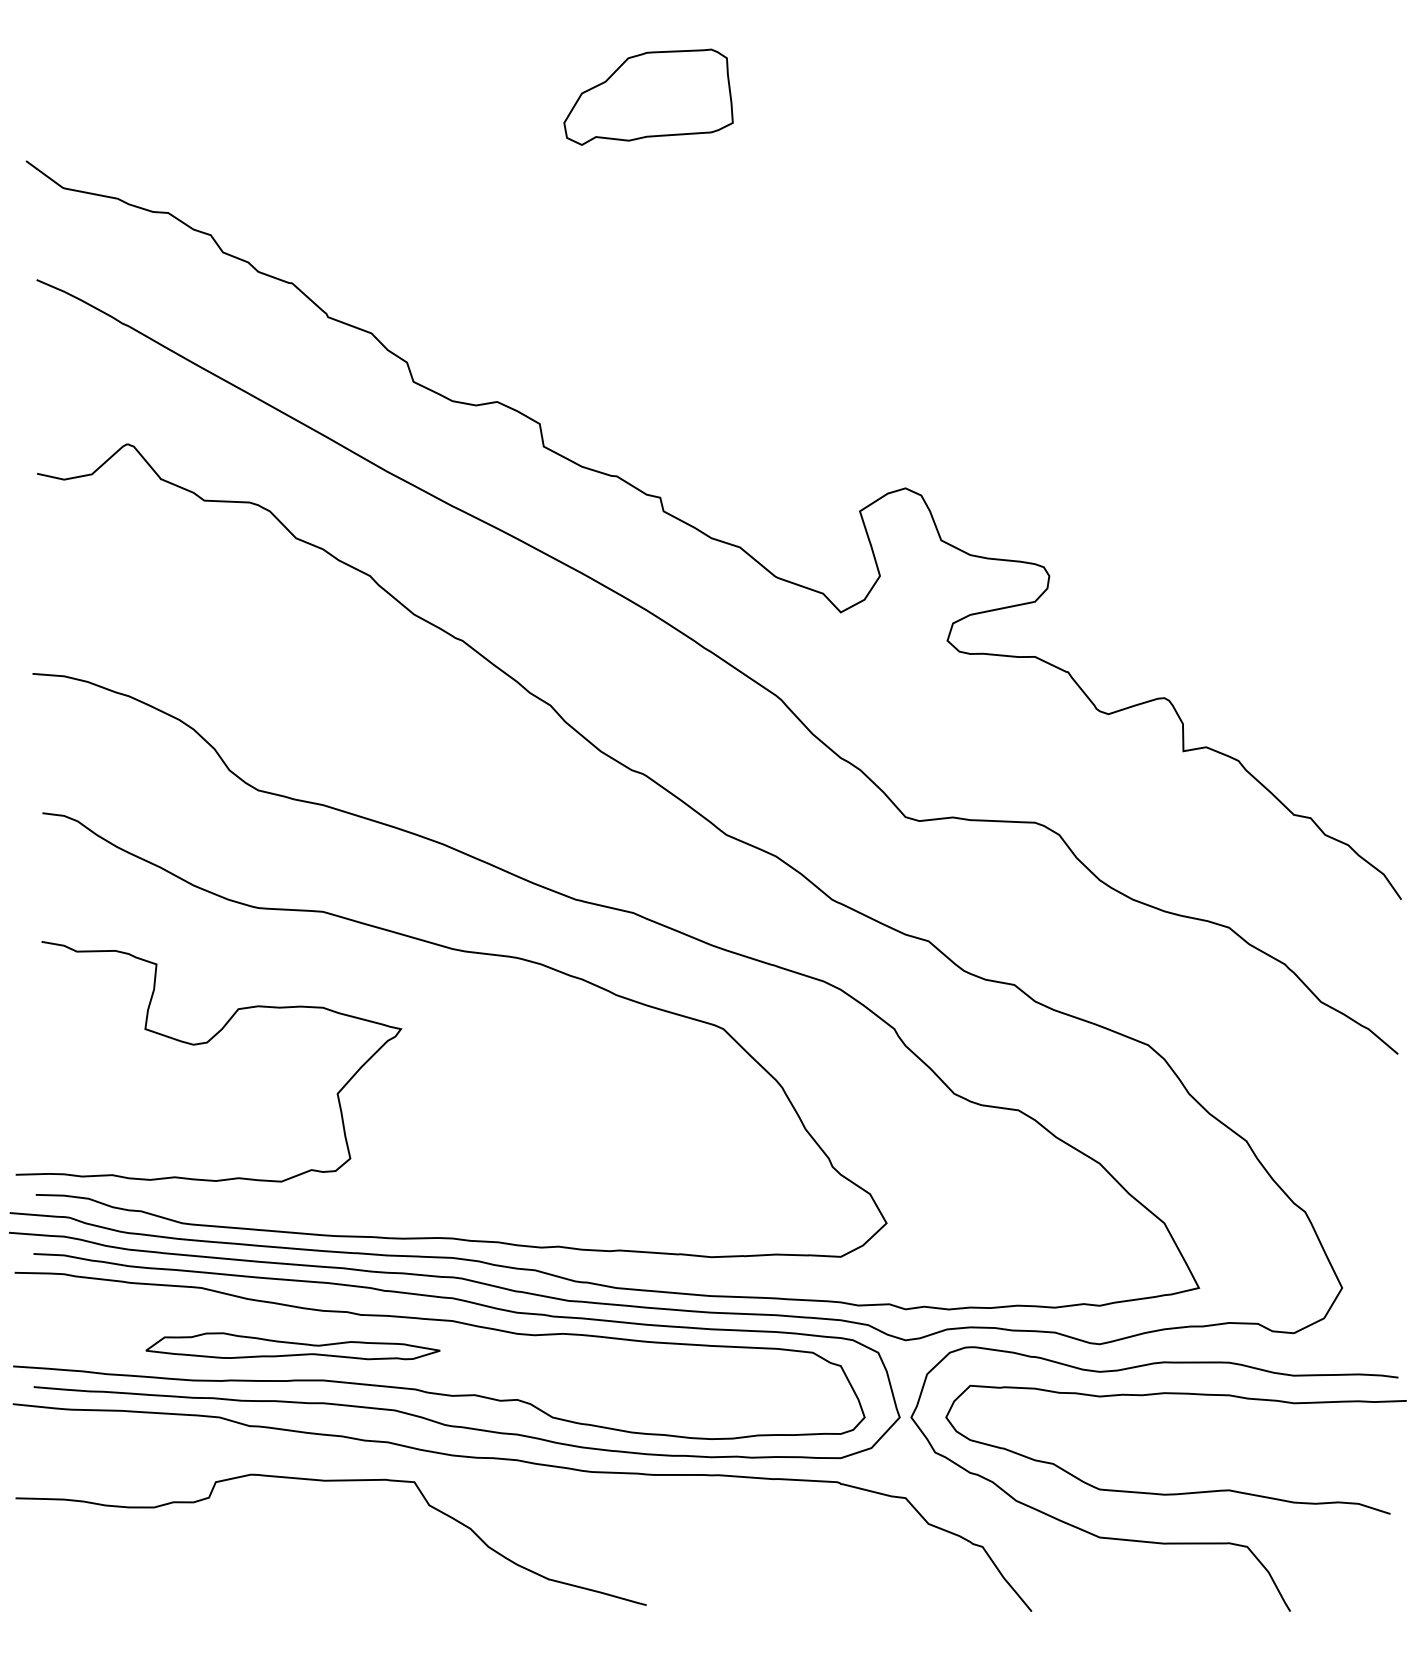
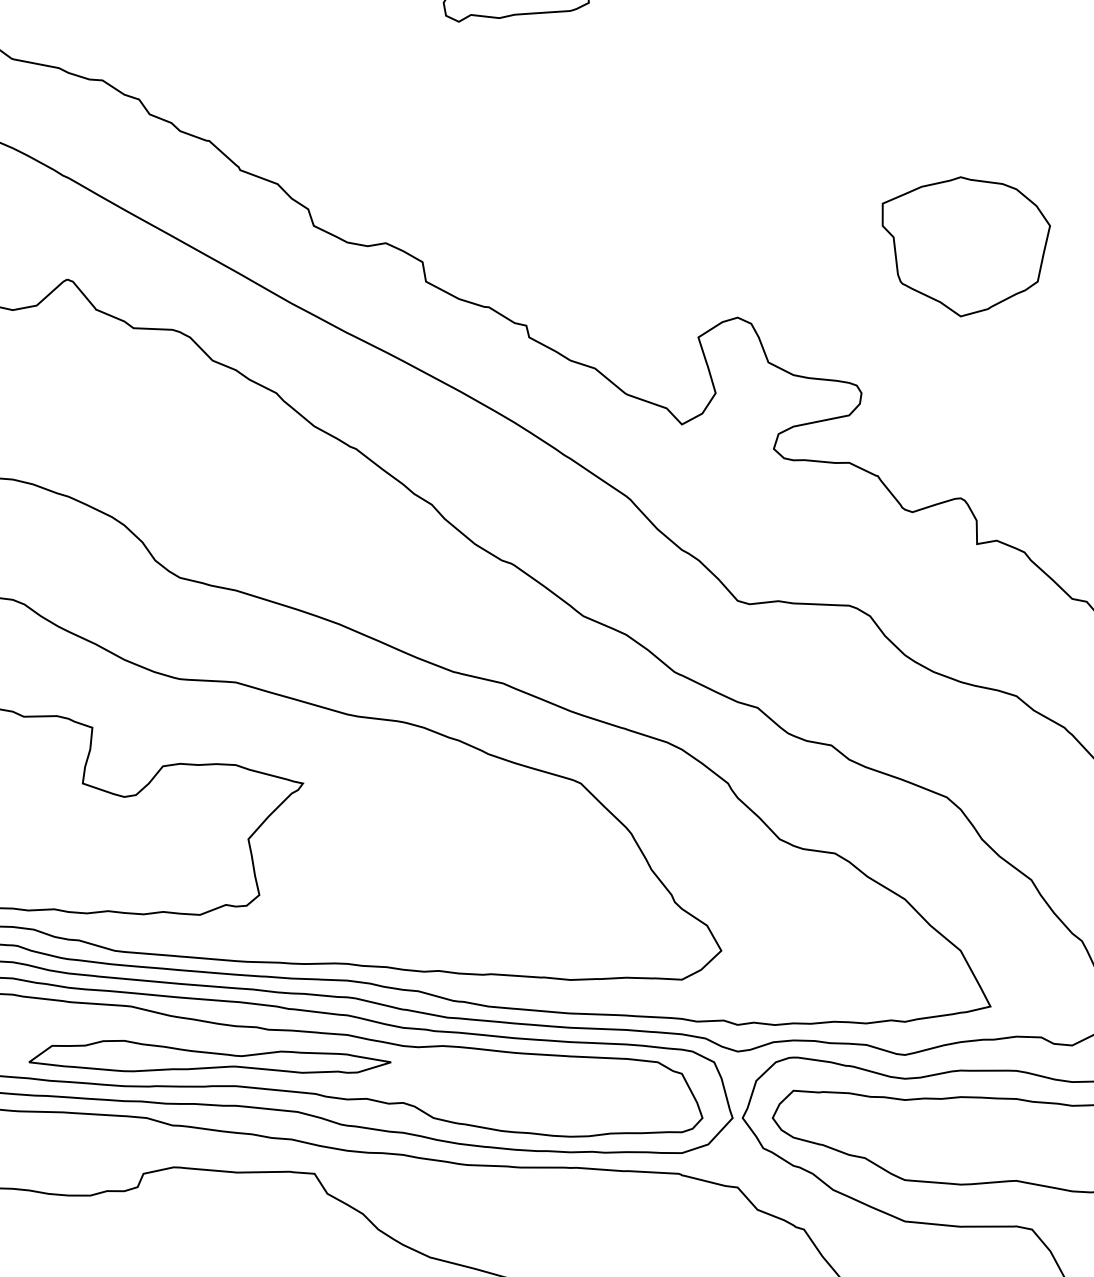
part: (1170, 405) -> (965, 246), added
part: (292, 1345) -> (209, 1056), size x1.43

